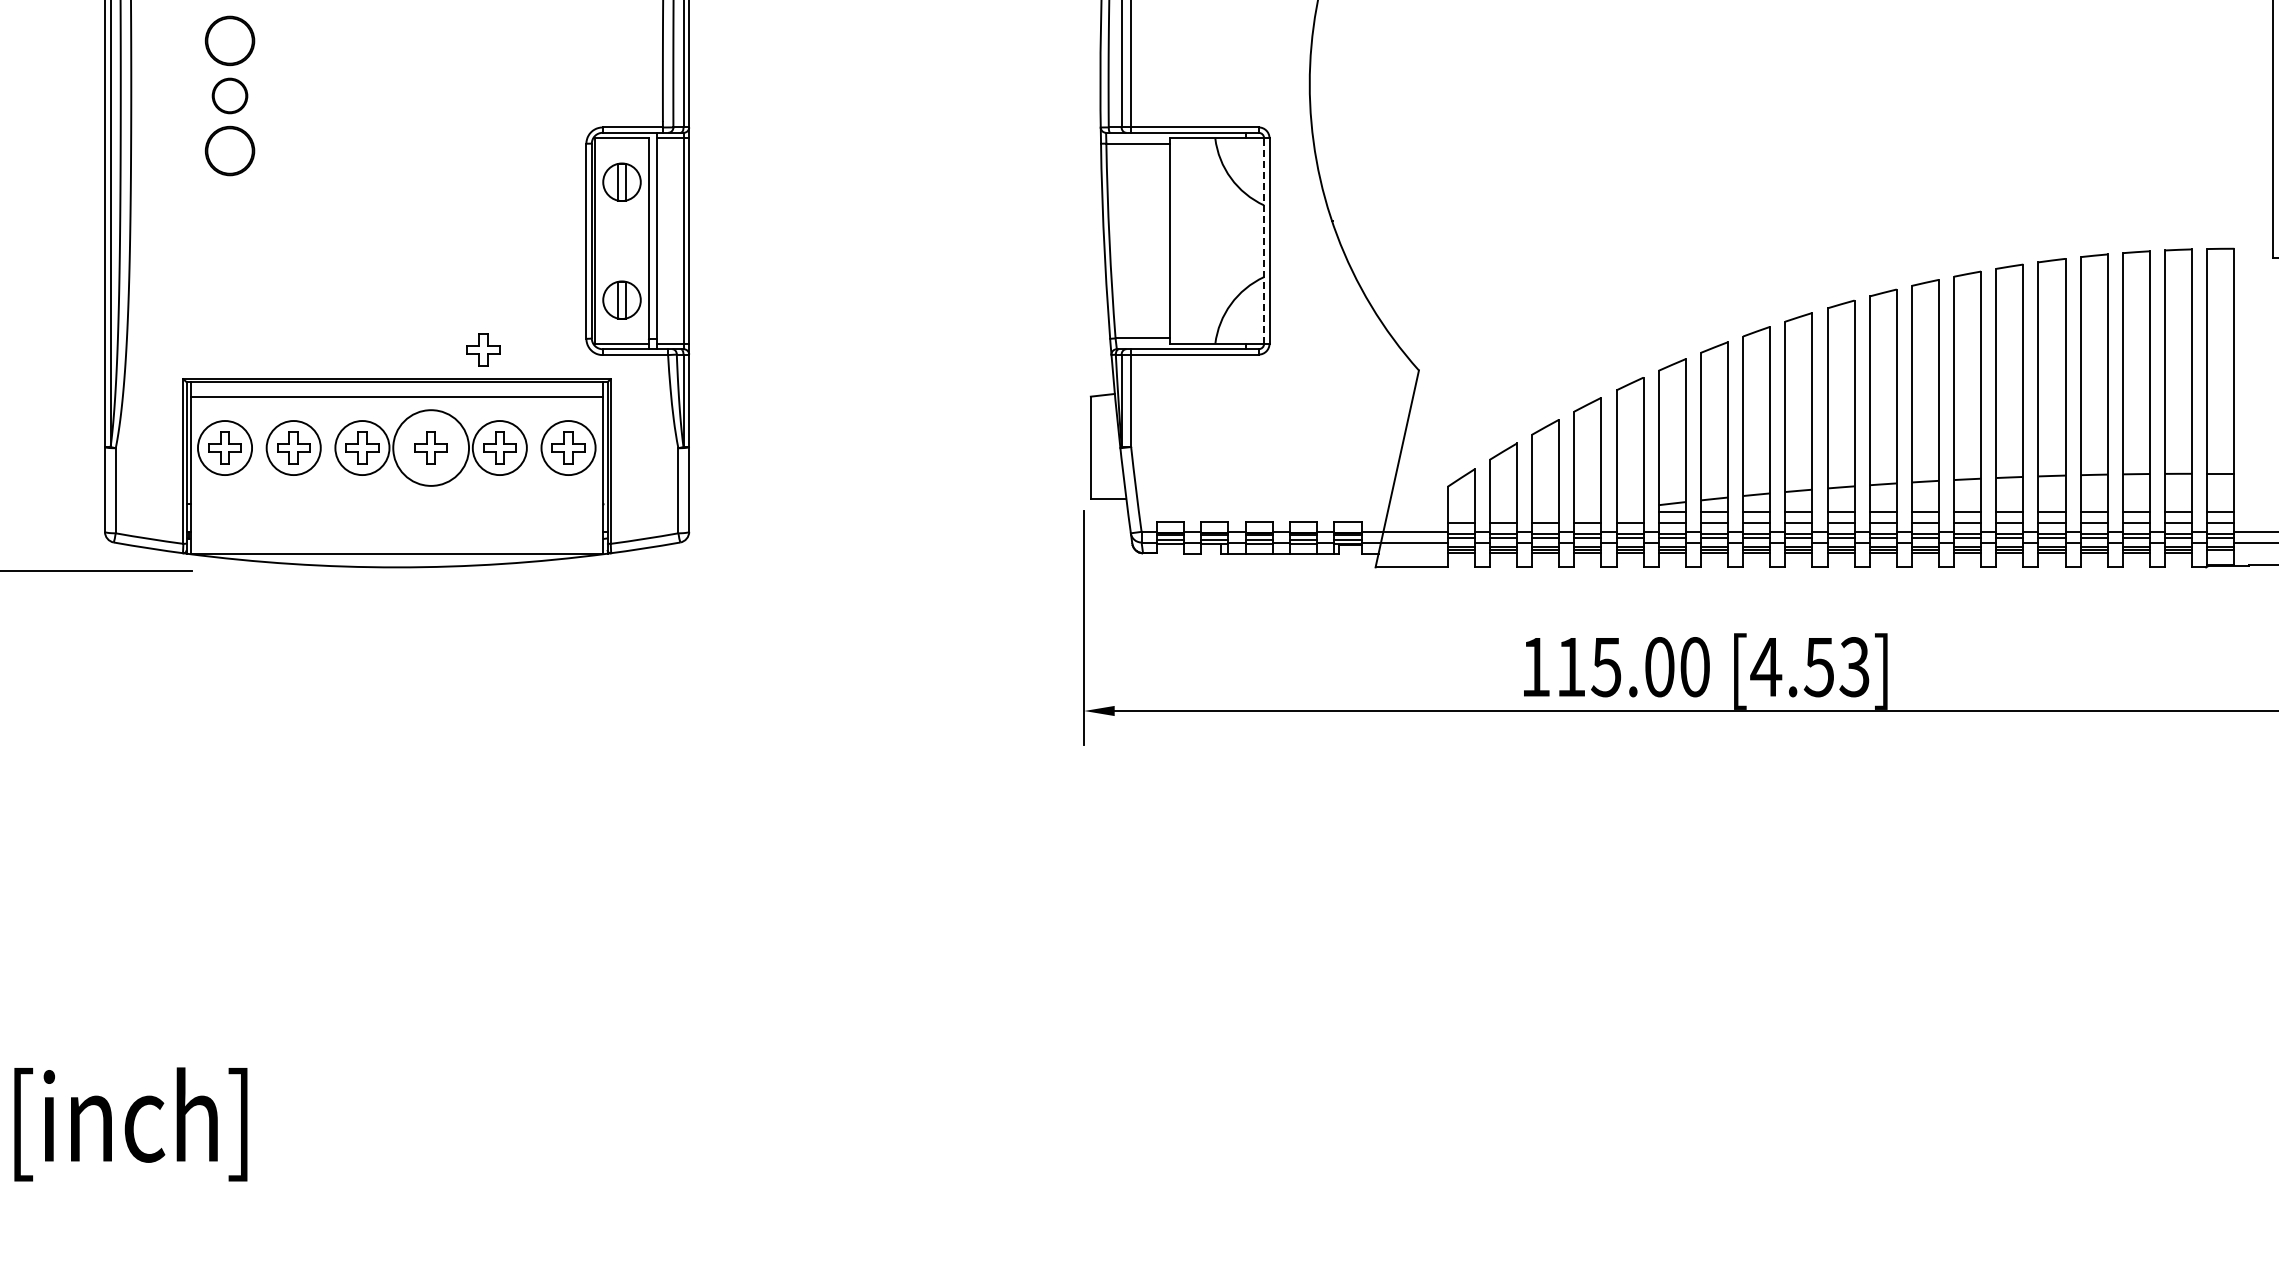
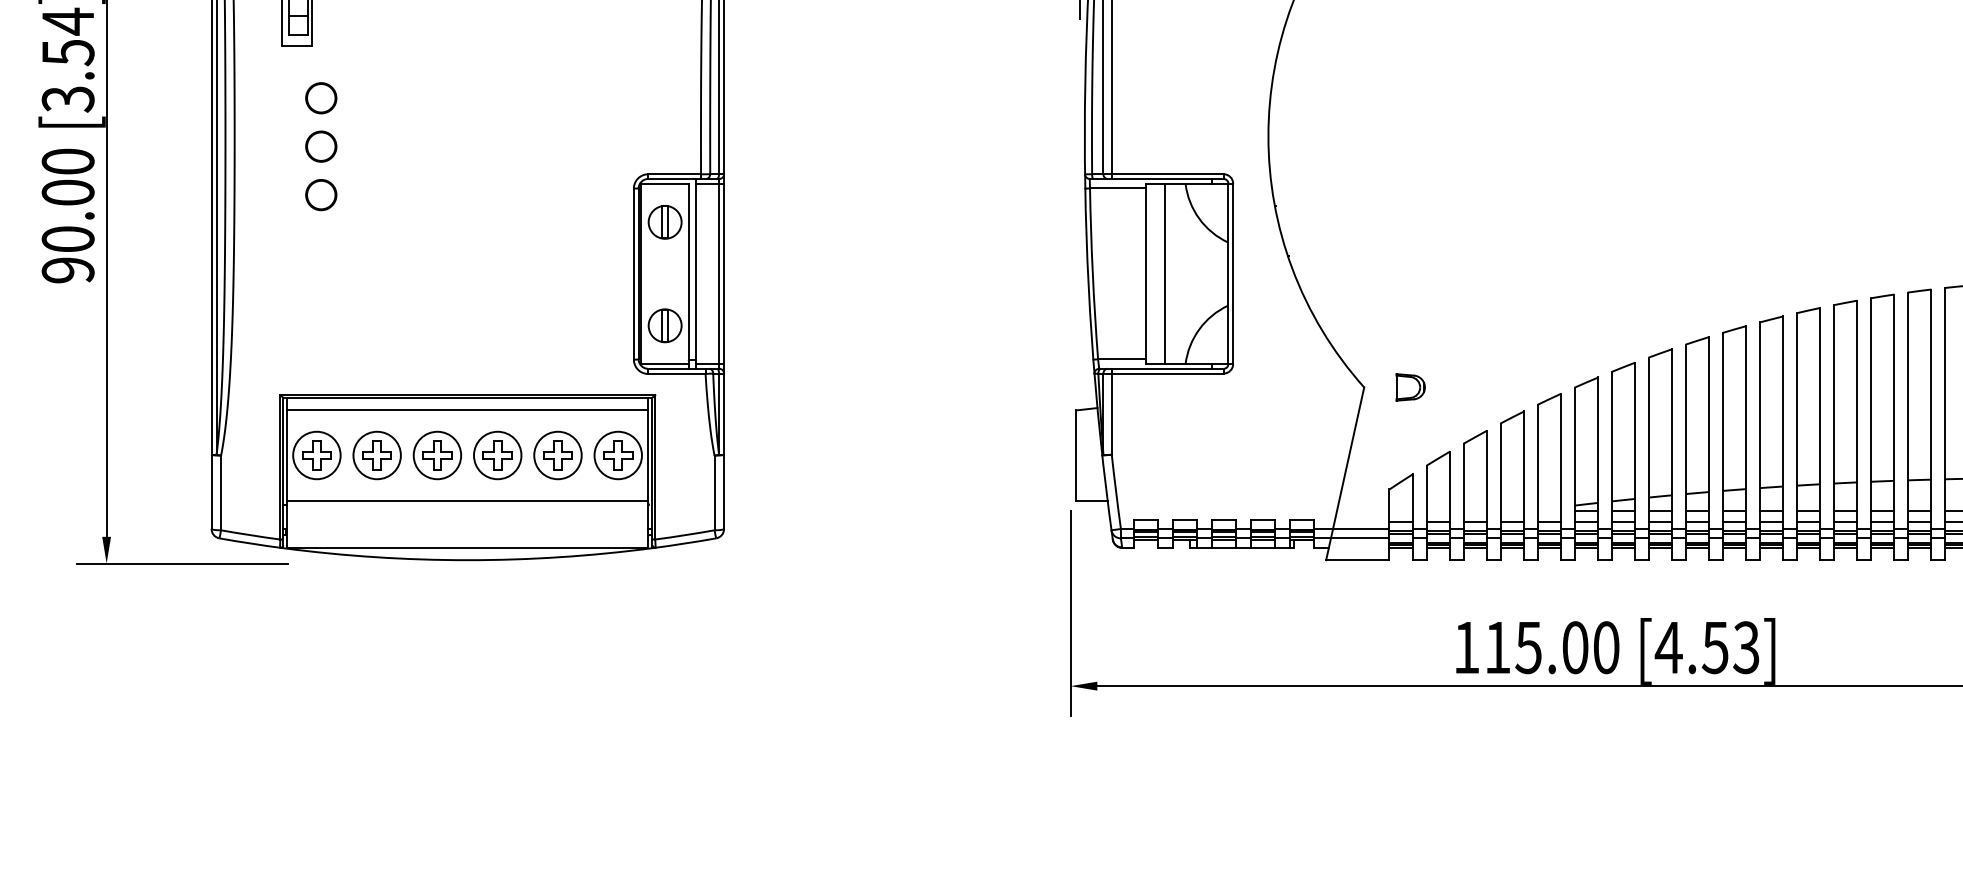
part: (229, 40) -> (320, 97), size x0.71
part: (229, 151) -> (320, 195), size x0.71
line: (1191, 241) -> (1164, 274), added
line: (1264, 241) -> (1228, 274), dashed -> solid
part: (483, 349) -> (543, 369), removed
part: (1471, 370) -> (1410, 387), added
circle: (431, 448) -> (498, 455), size x0.71
line: (396, 499) -> (467, 500), added

